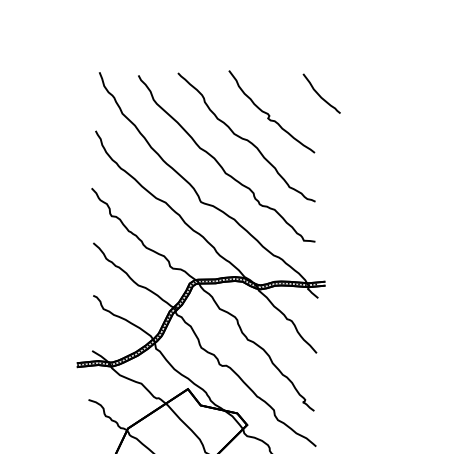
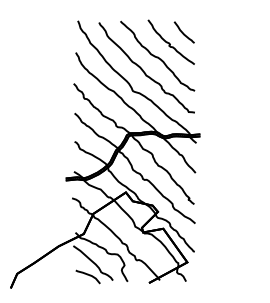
curve: (320, 93) -> (183, 32), moved

